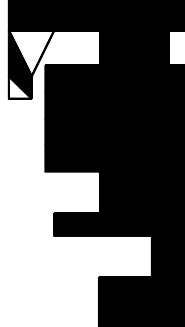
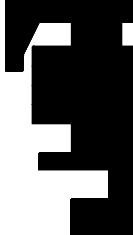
fill: (31, 52) -> (22, 37), added
fill: (20, 87) -> (14, 62), added

